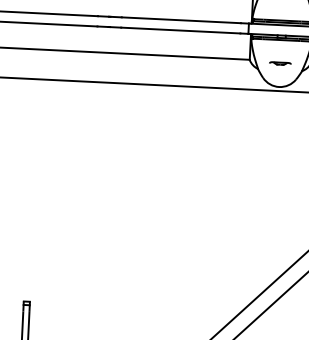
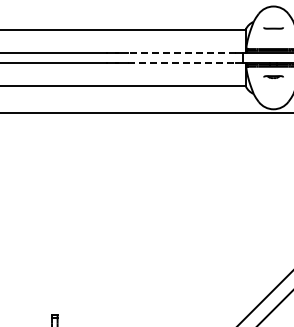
line: (180, 20) -> (181, 53), solid -> dashed
line: (181, 30) -> (182, 62), solid -> dashed
line: (280, 62) -> (273, 76), moved

